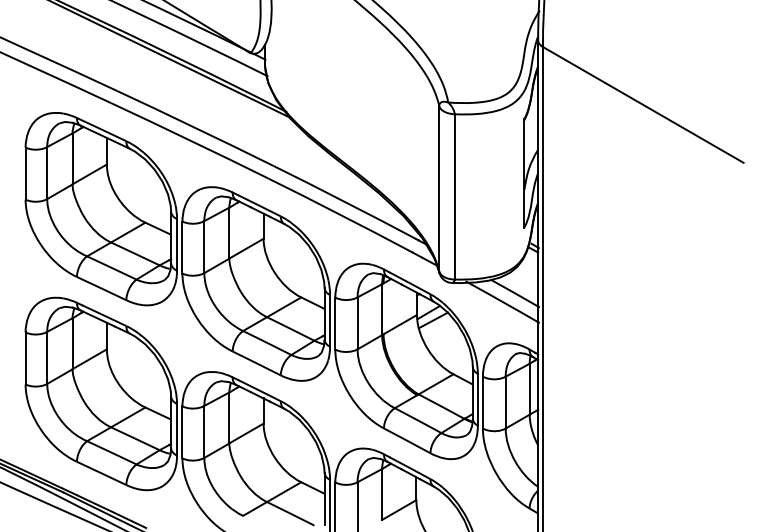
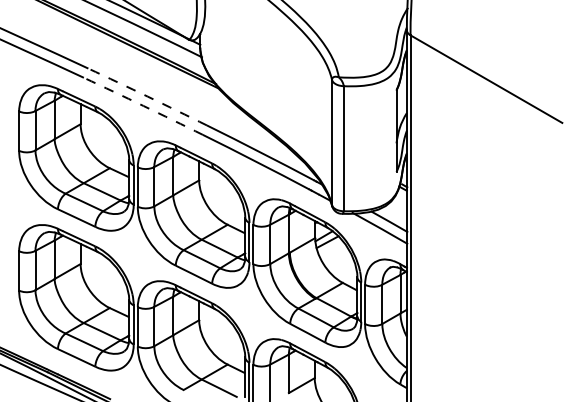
arc: (195, 128) -> (147, 96), solid -> dashed
arc: (190, 140) -> (143, 106), solid -> dashed

